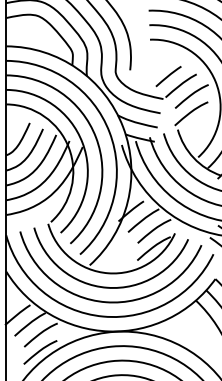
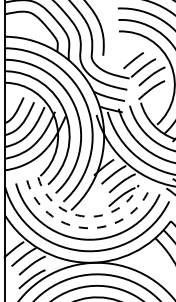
arc: (108, 273) -> (86, 216), solid -> dashed
arc: (107, 287) -> (85, 227), solid -> dashed

